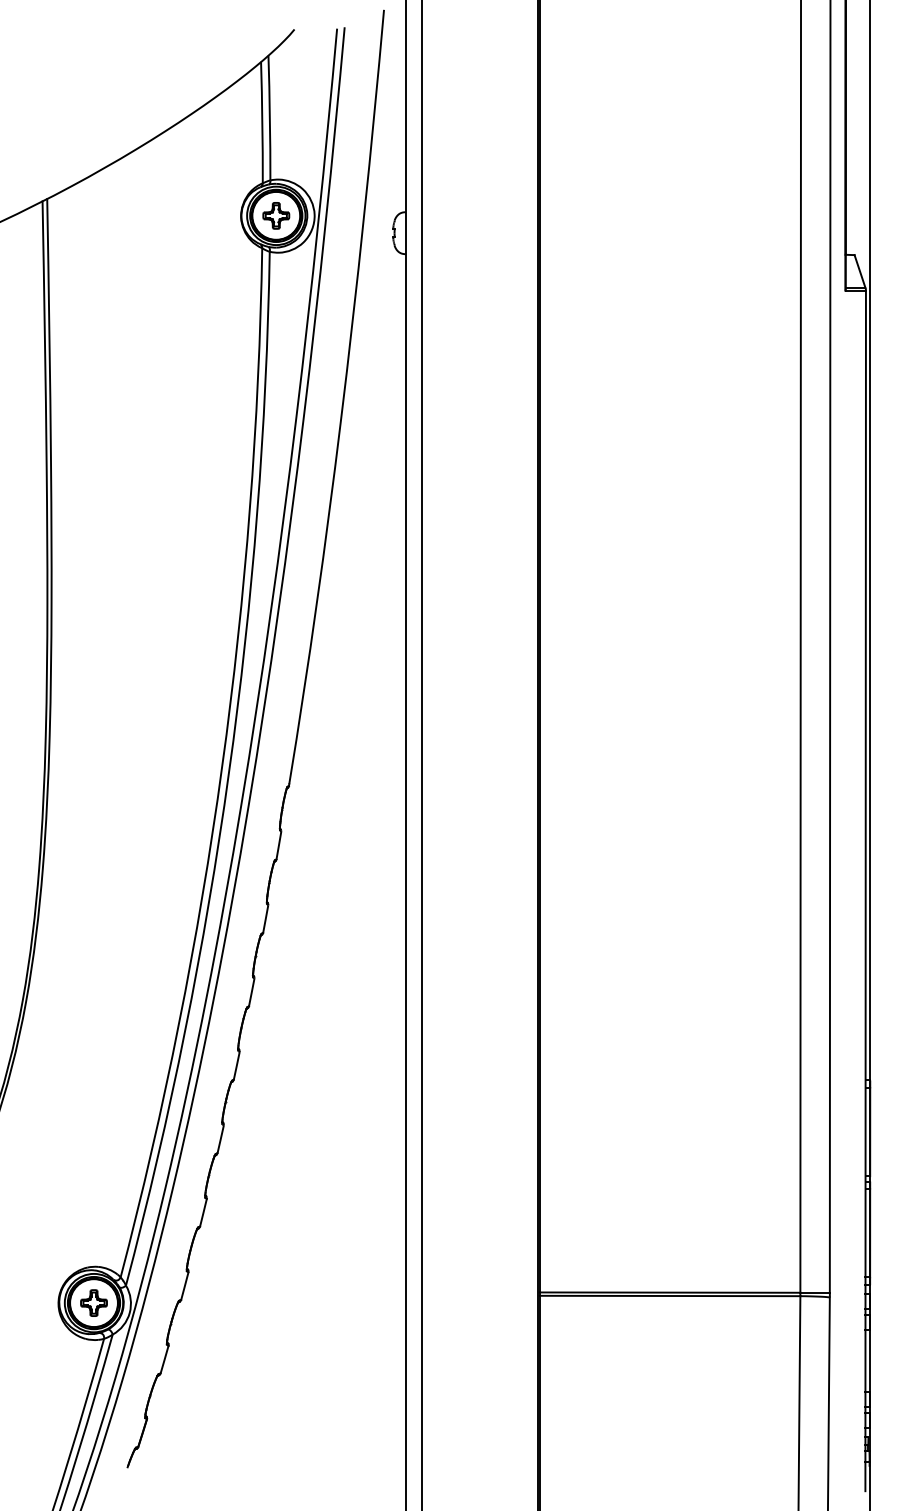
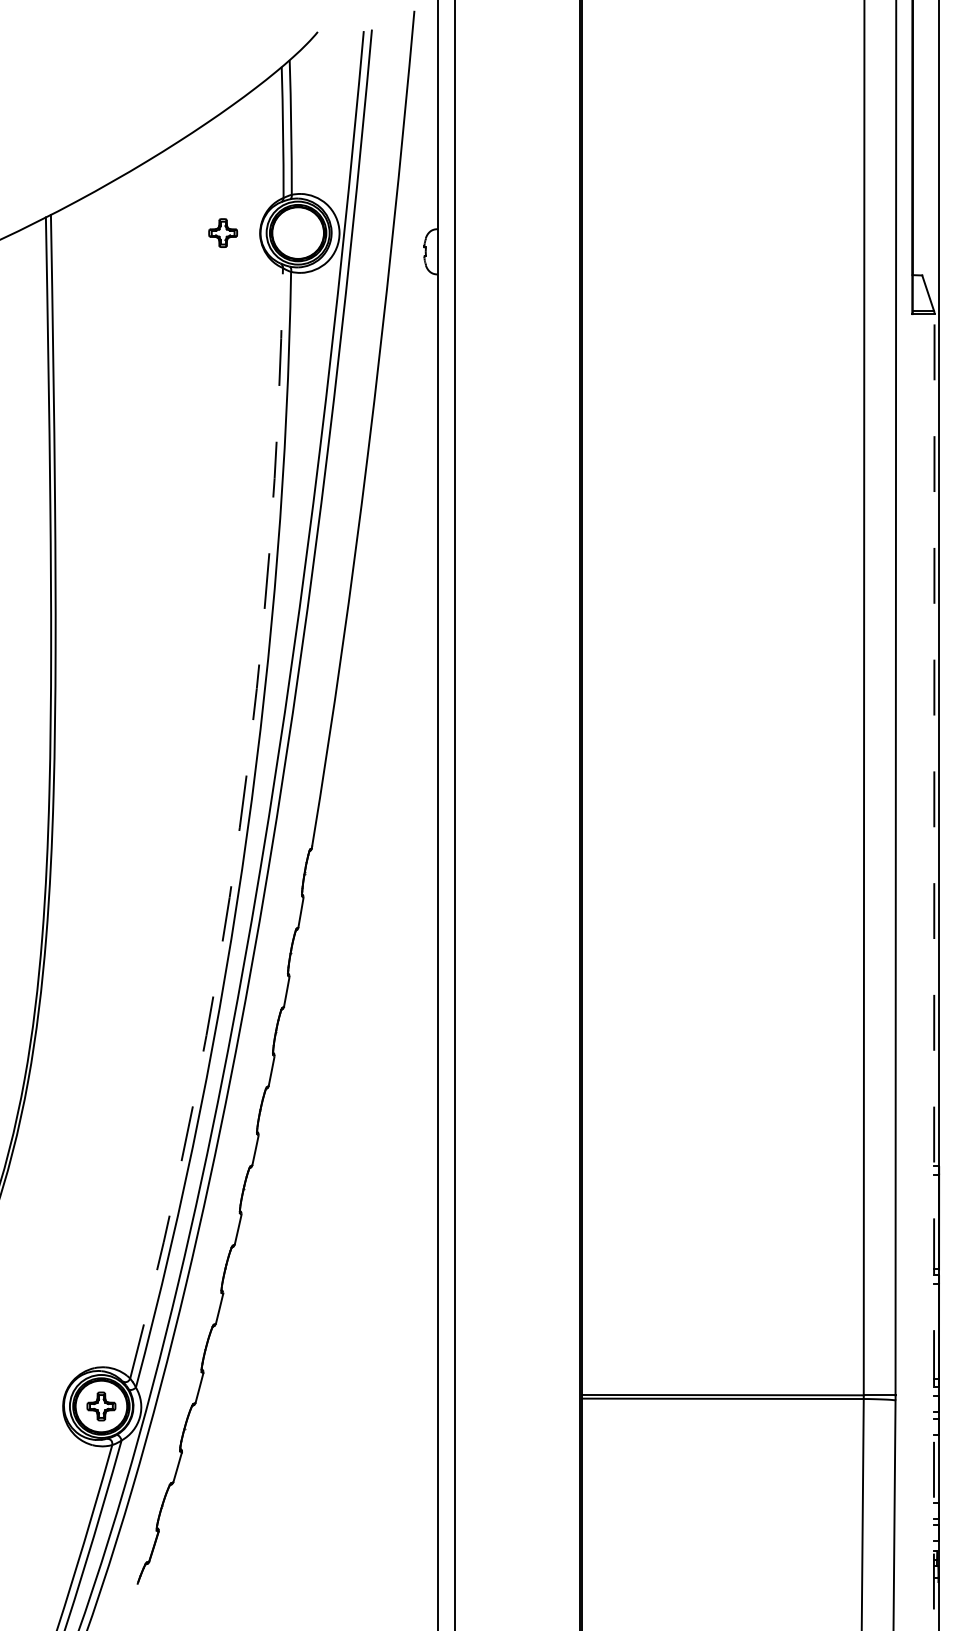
part: (276, 215) -> (223, 232), moved
arc: (221, 766) -> (239, 827), solid -> dashed
line: (865, 890) -> (934, 961), solid -> dashed

